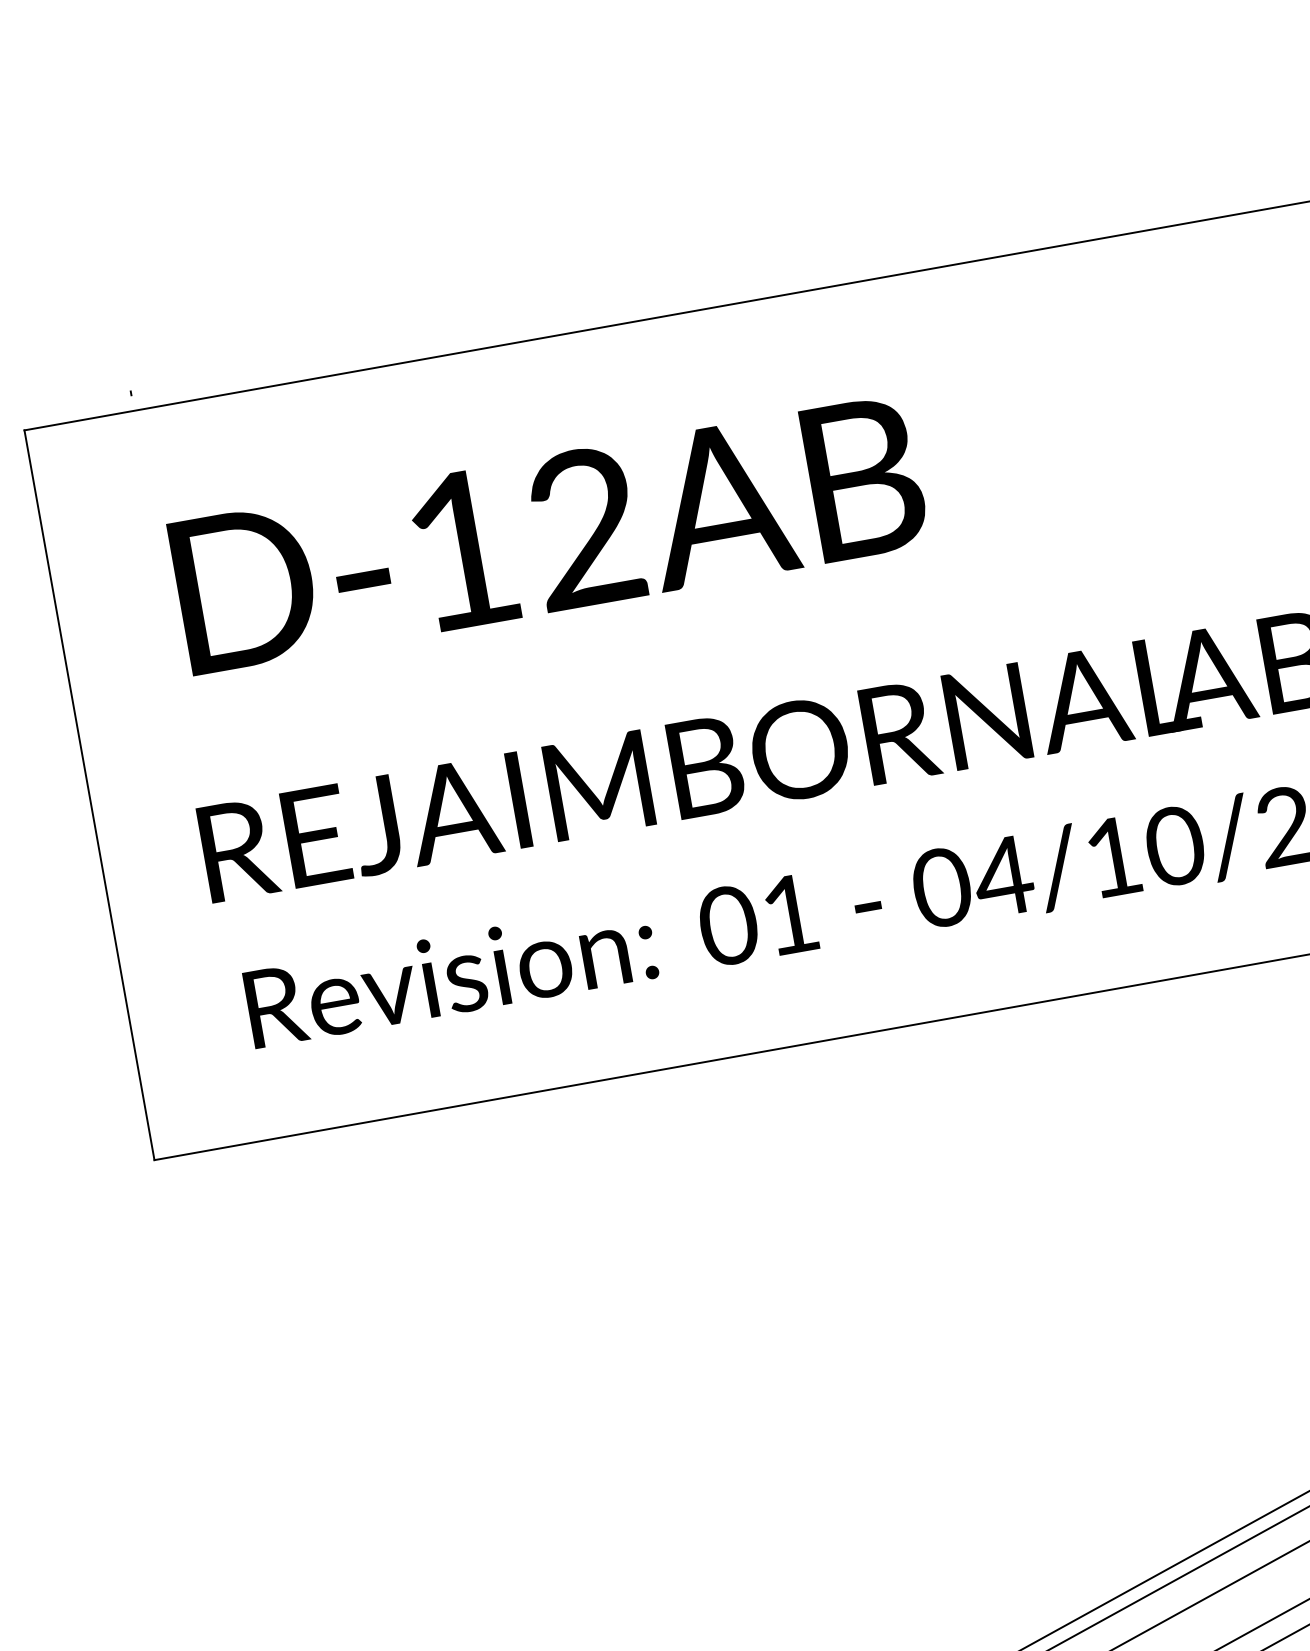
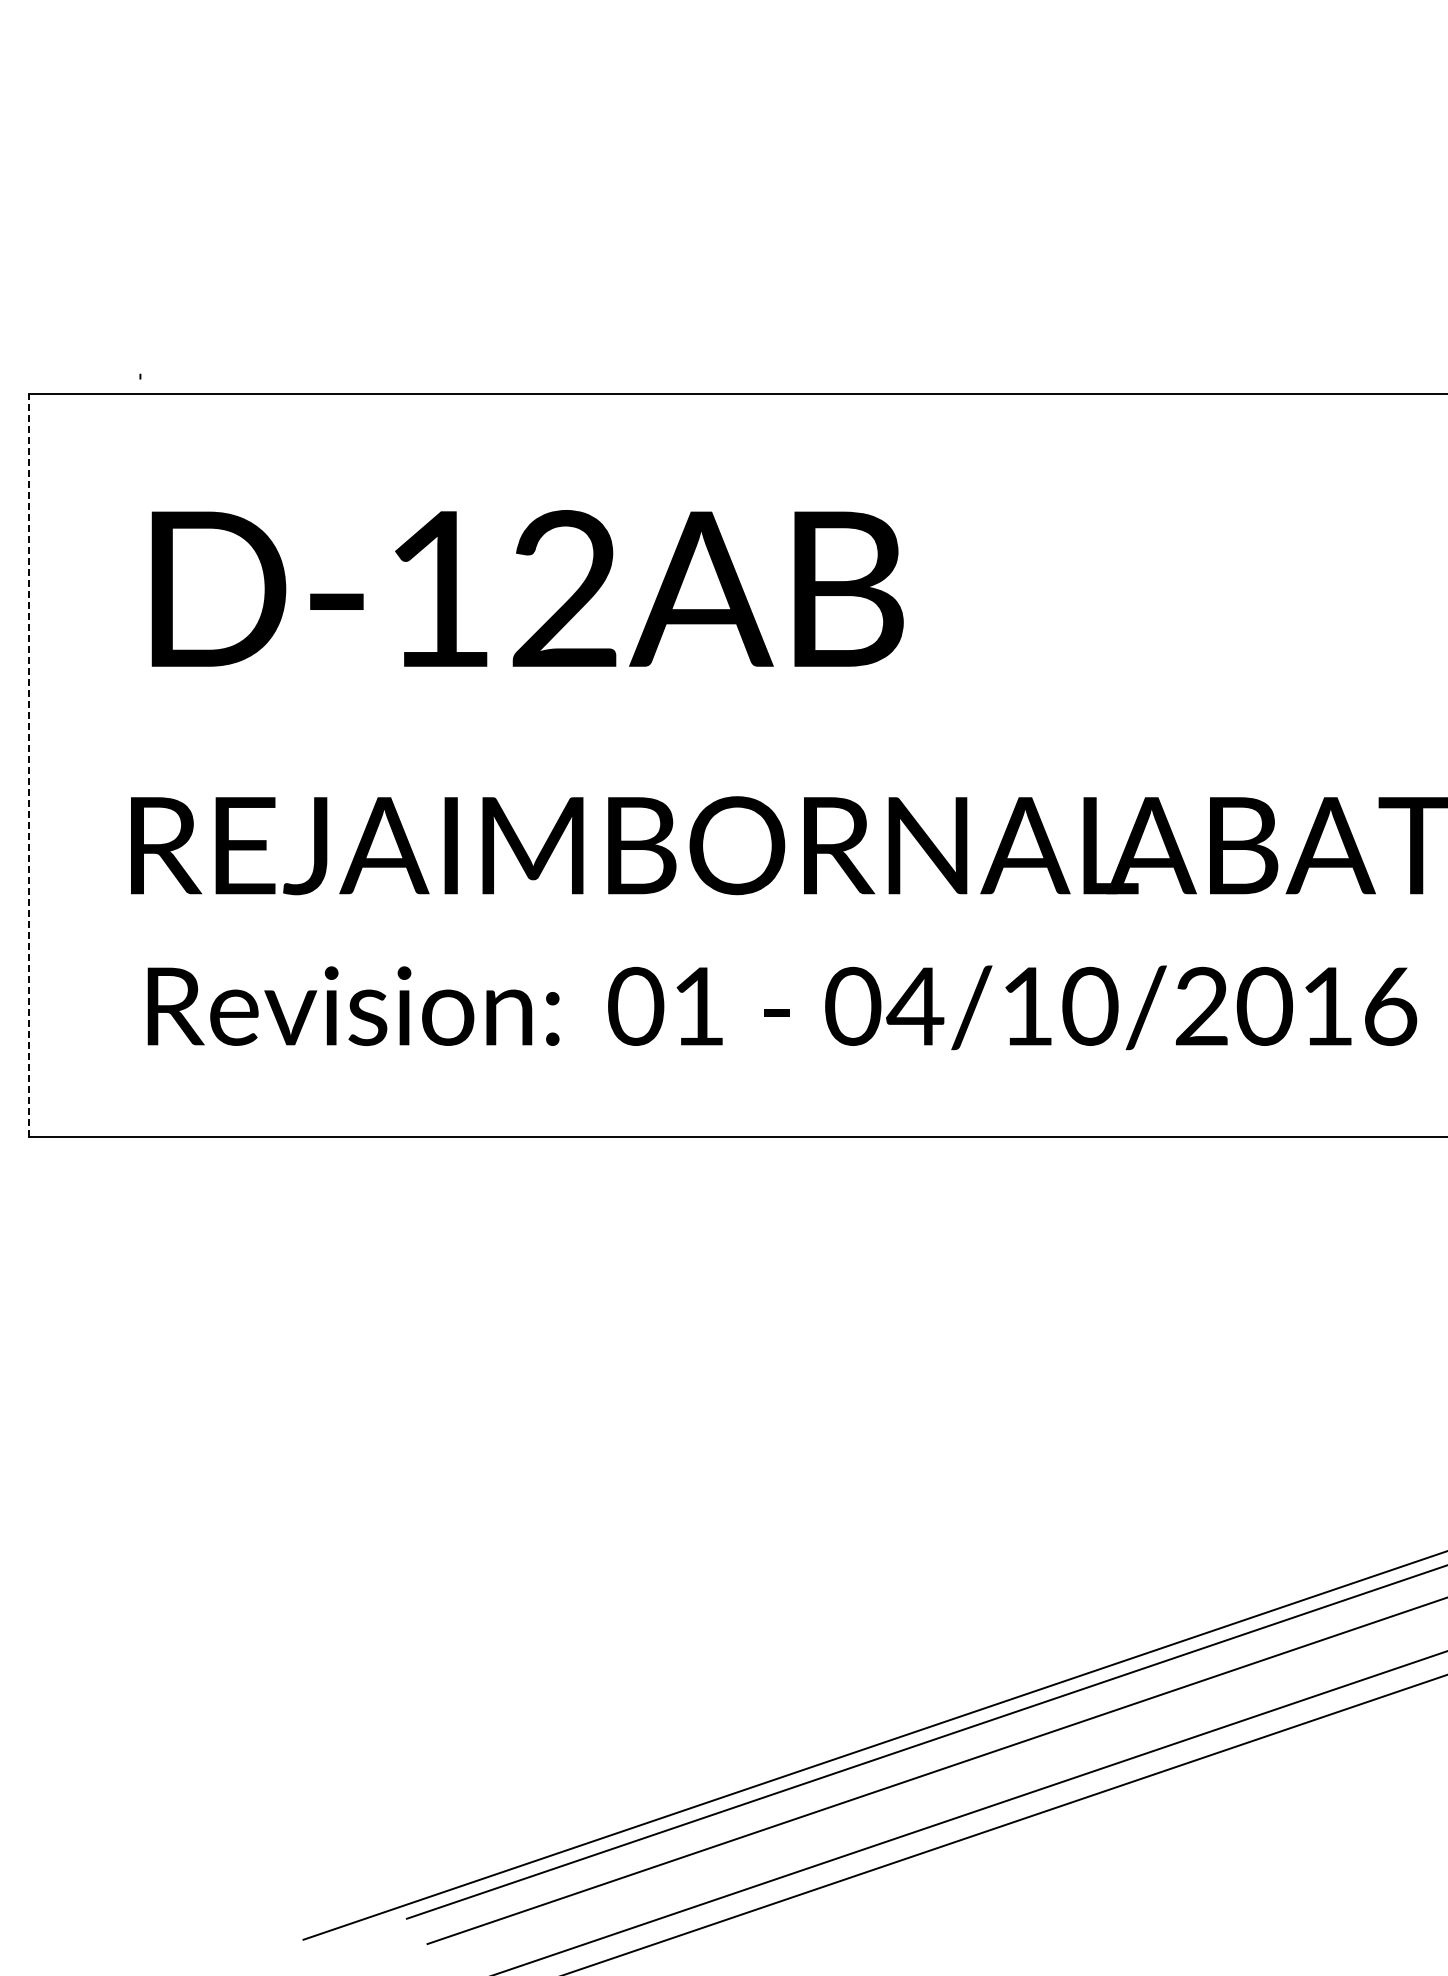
line: (89, 795) -> (28, 765), solid -> dashed

